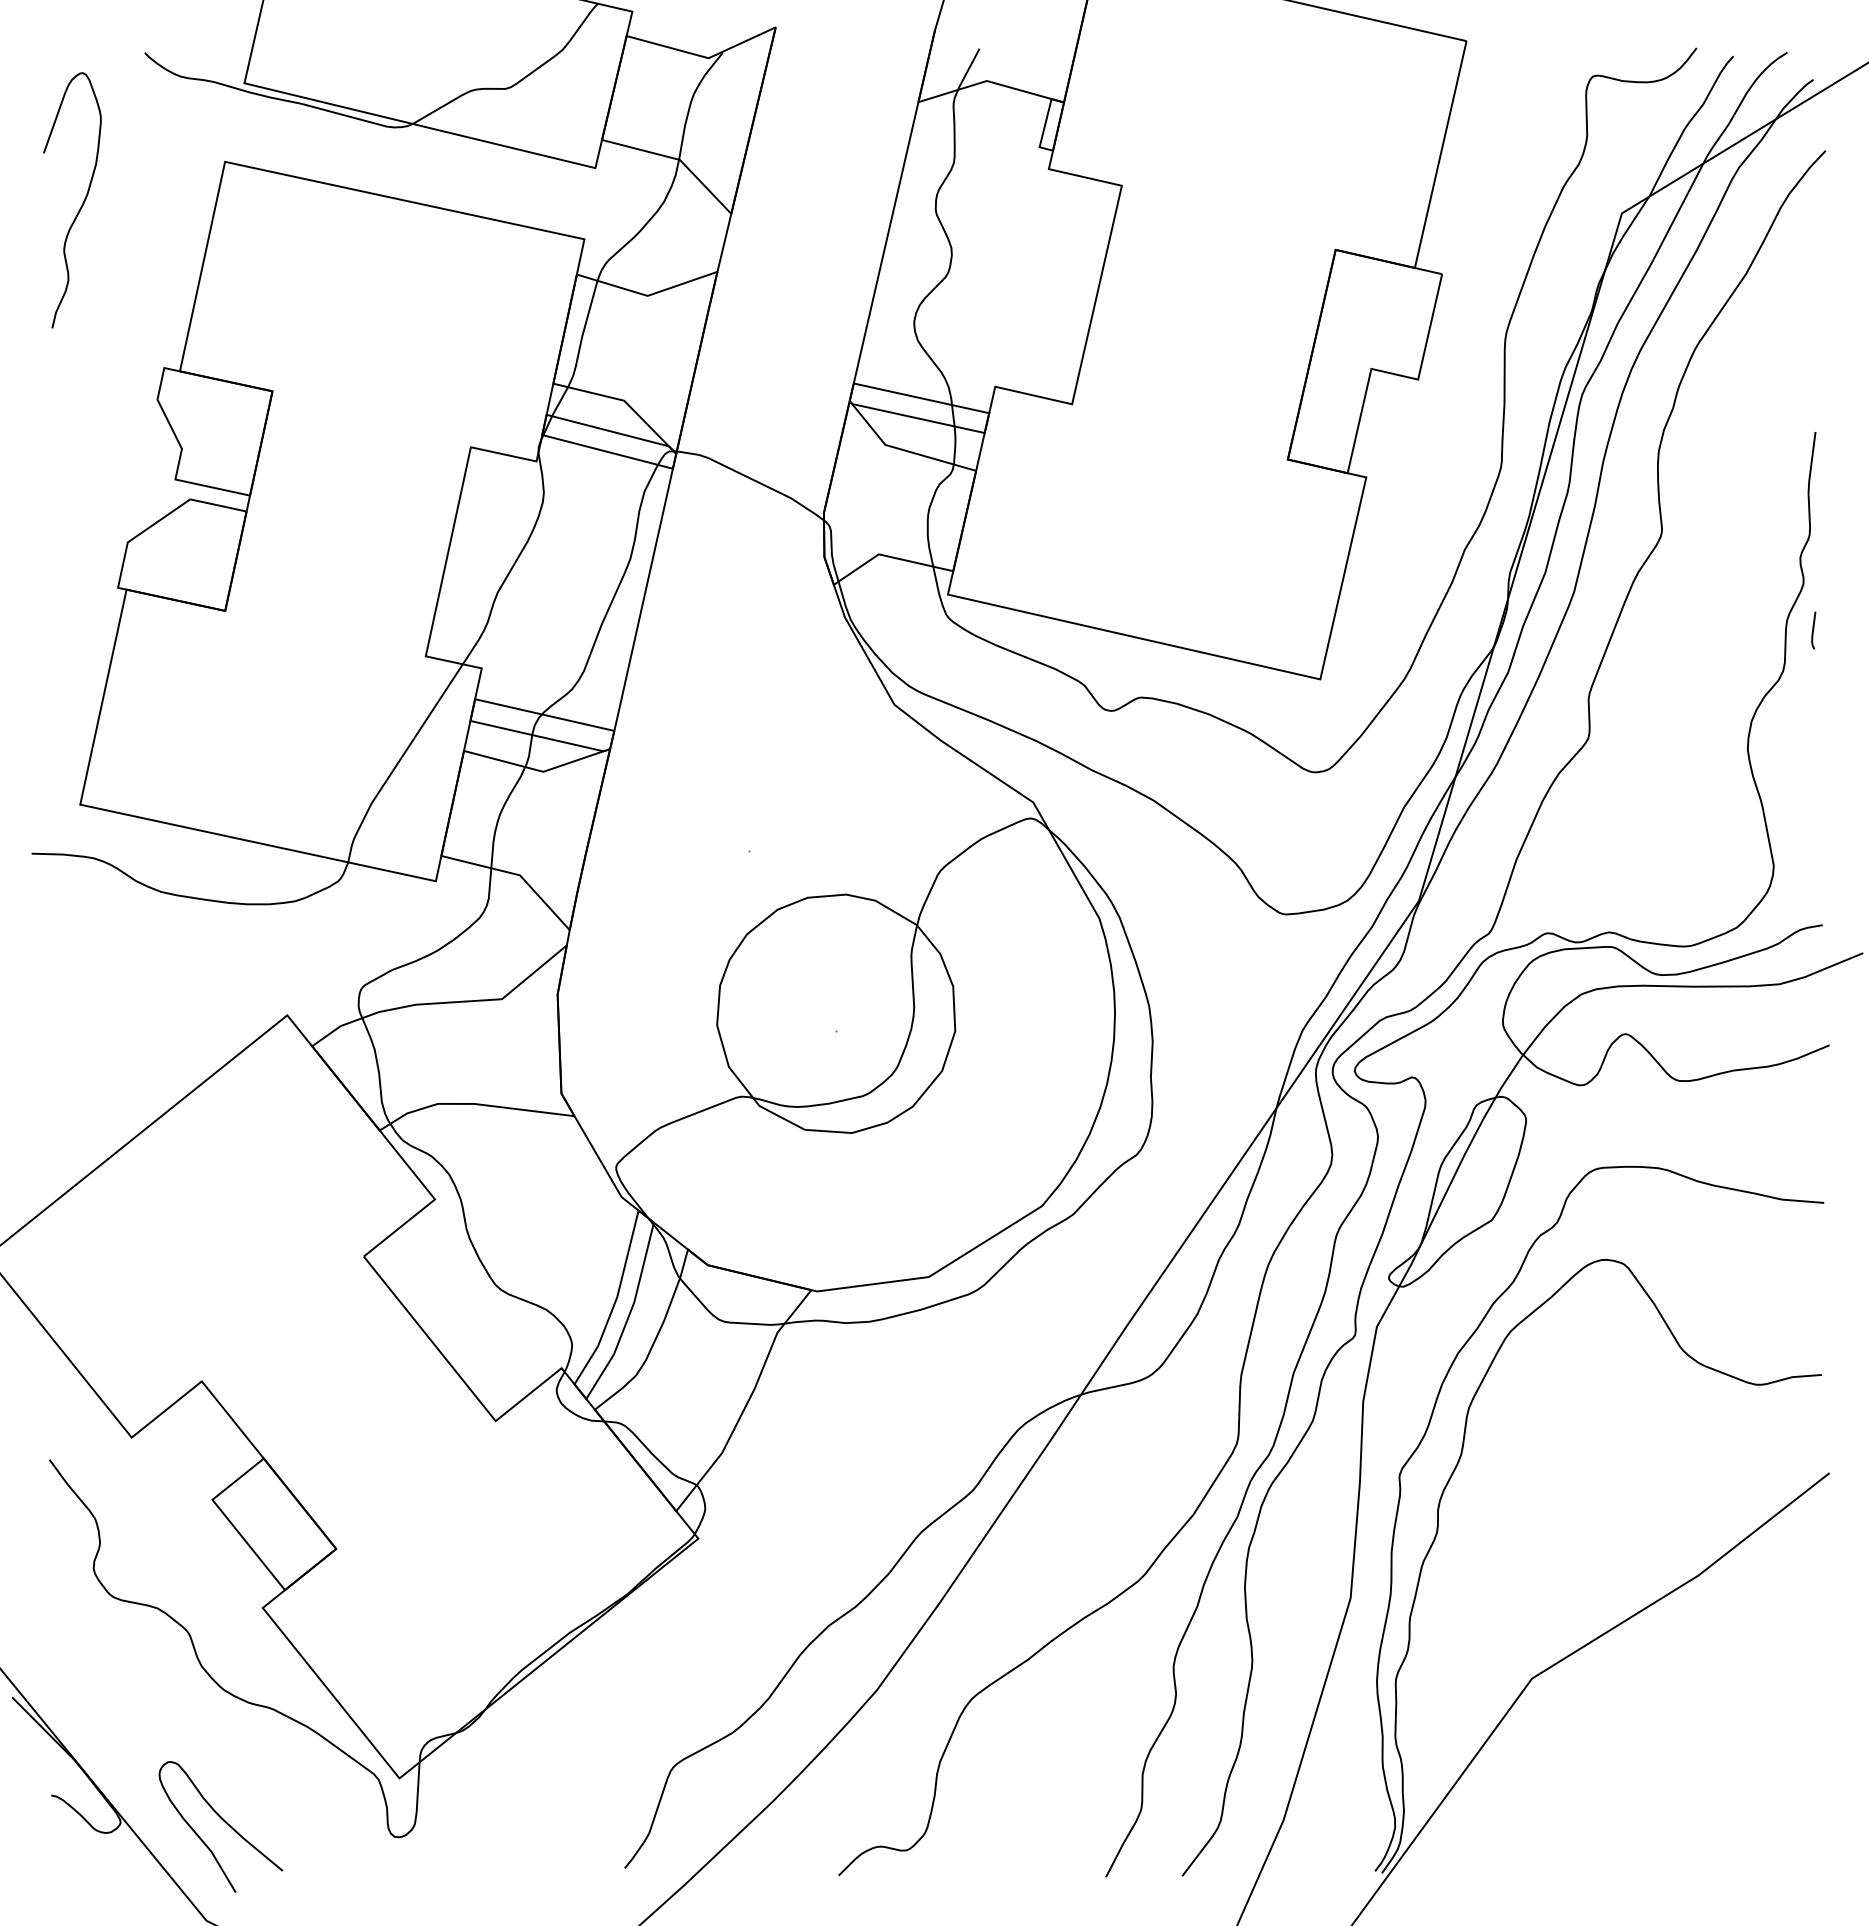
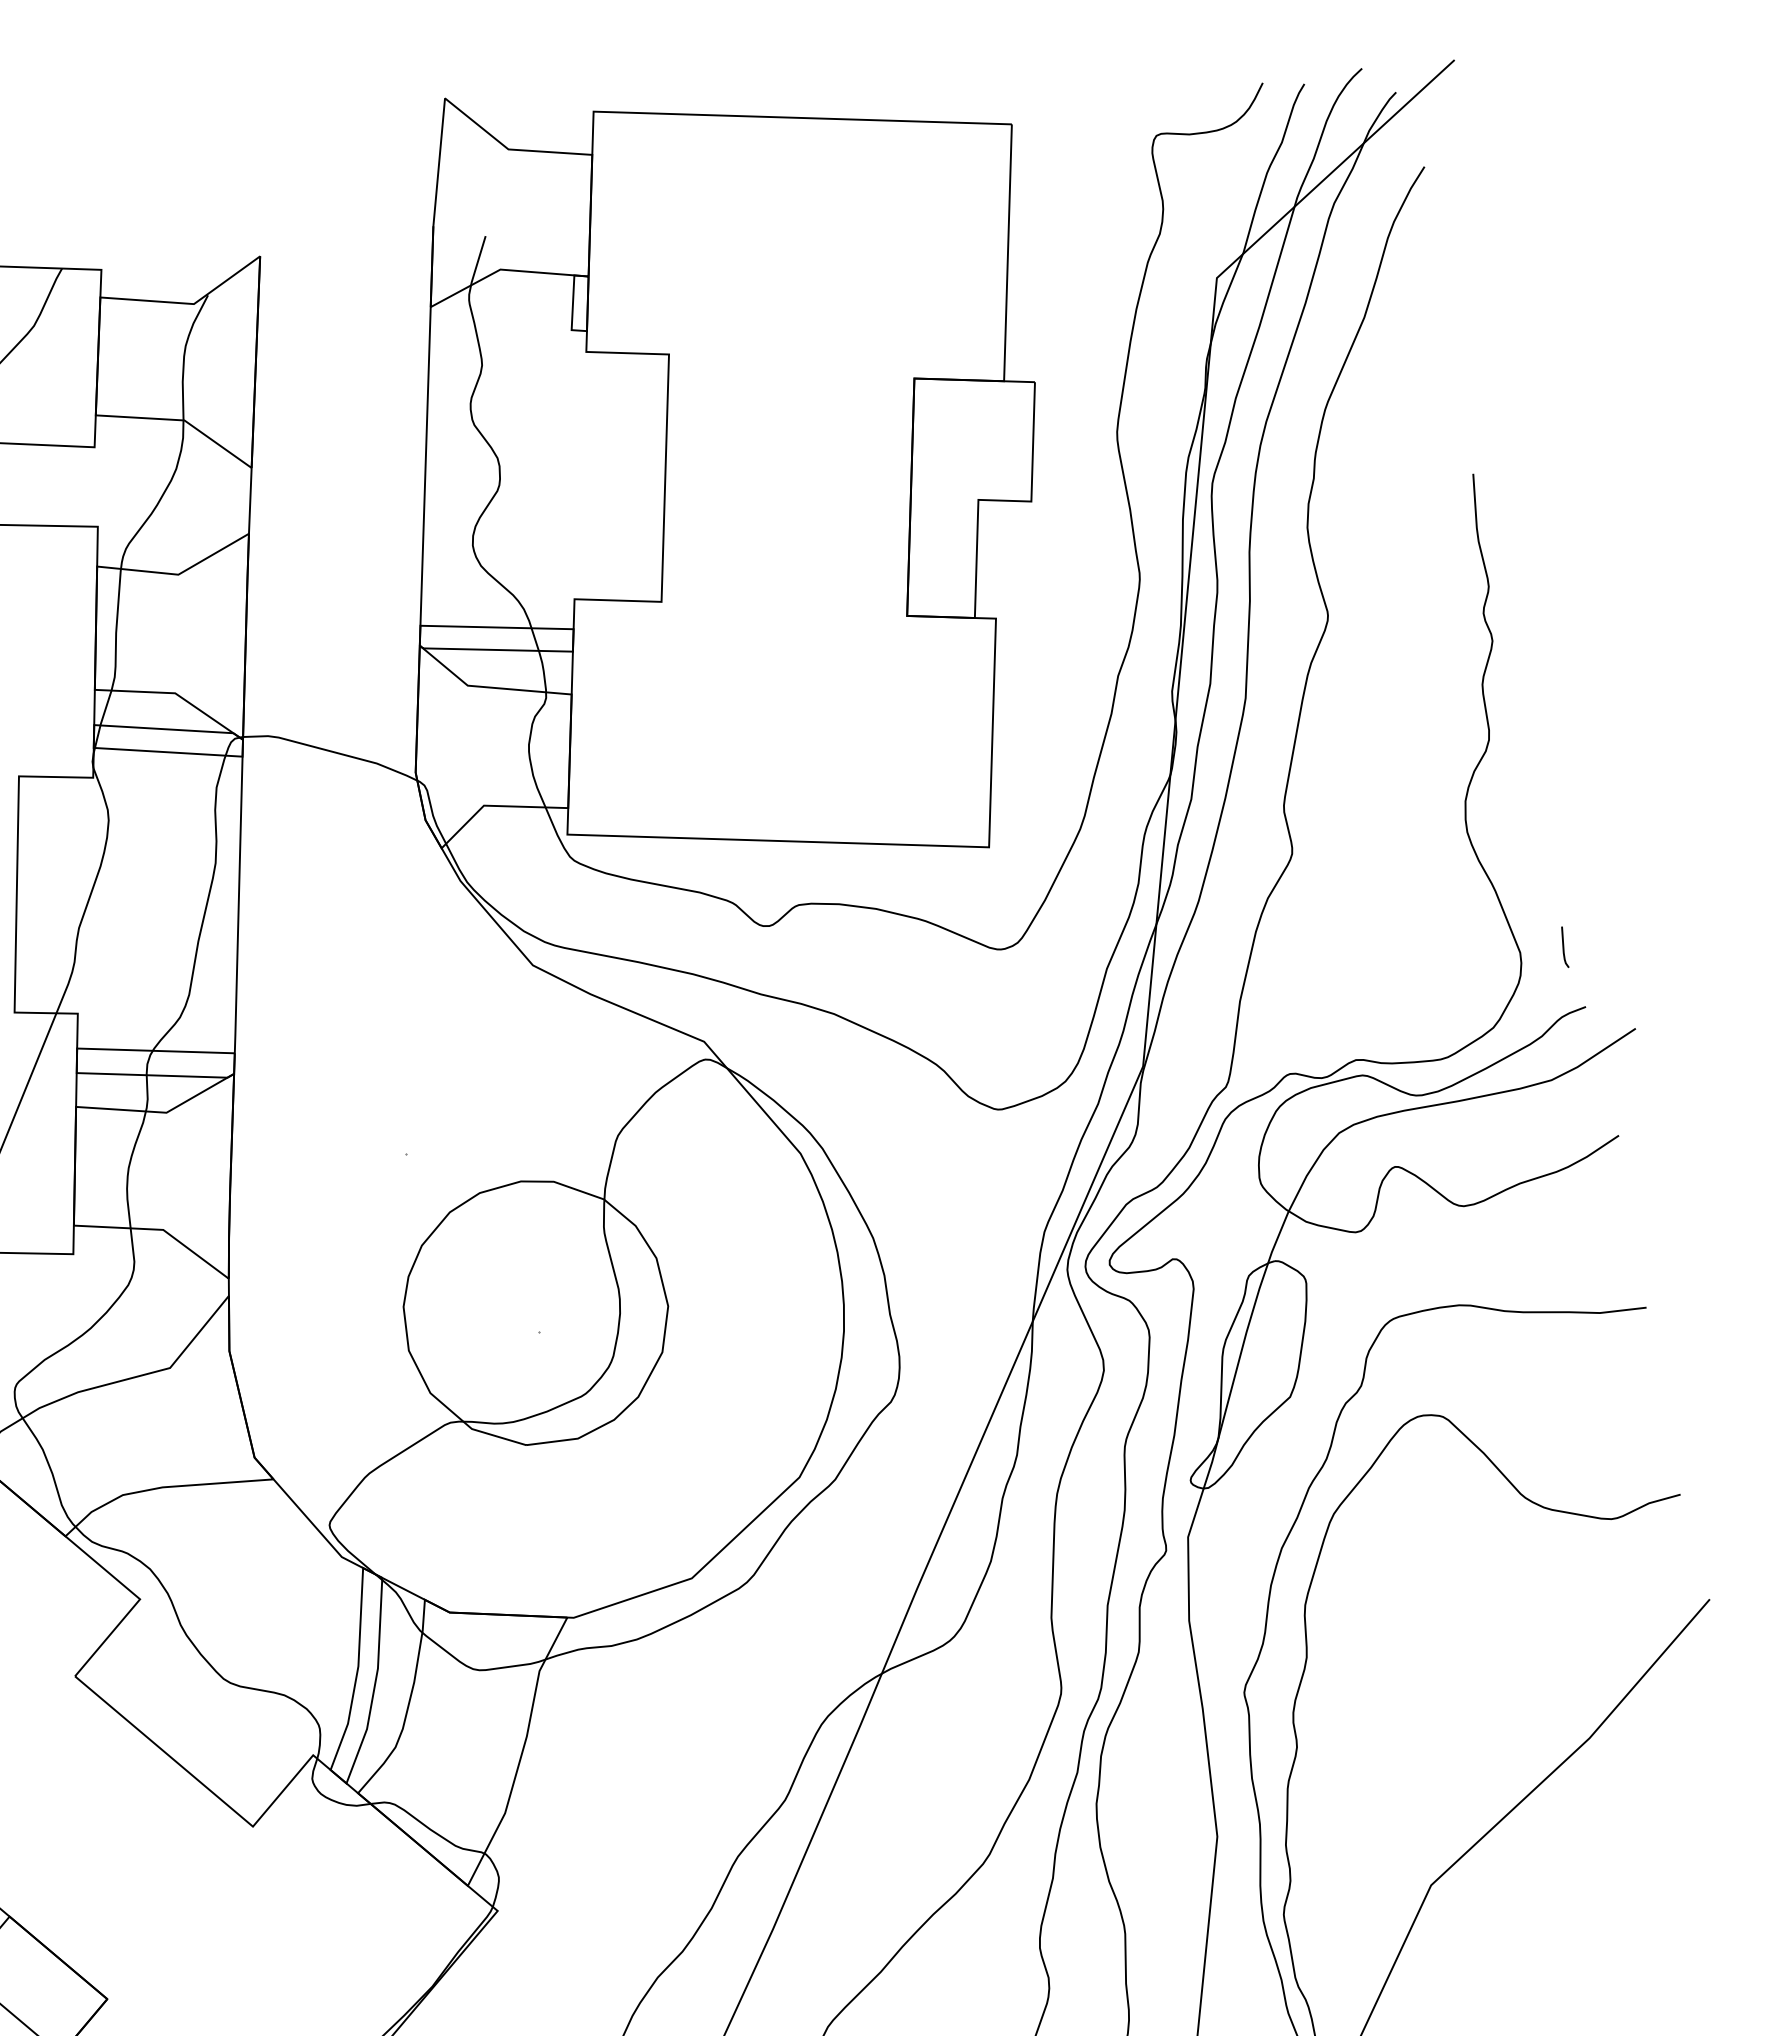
line: (1813, 630) -> (1563, 947), moved

